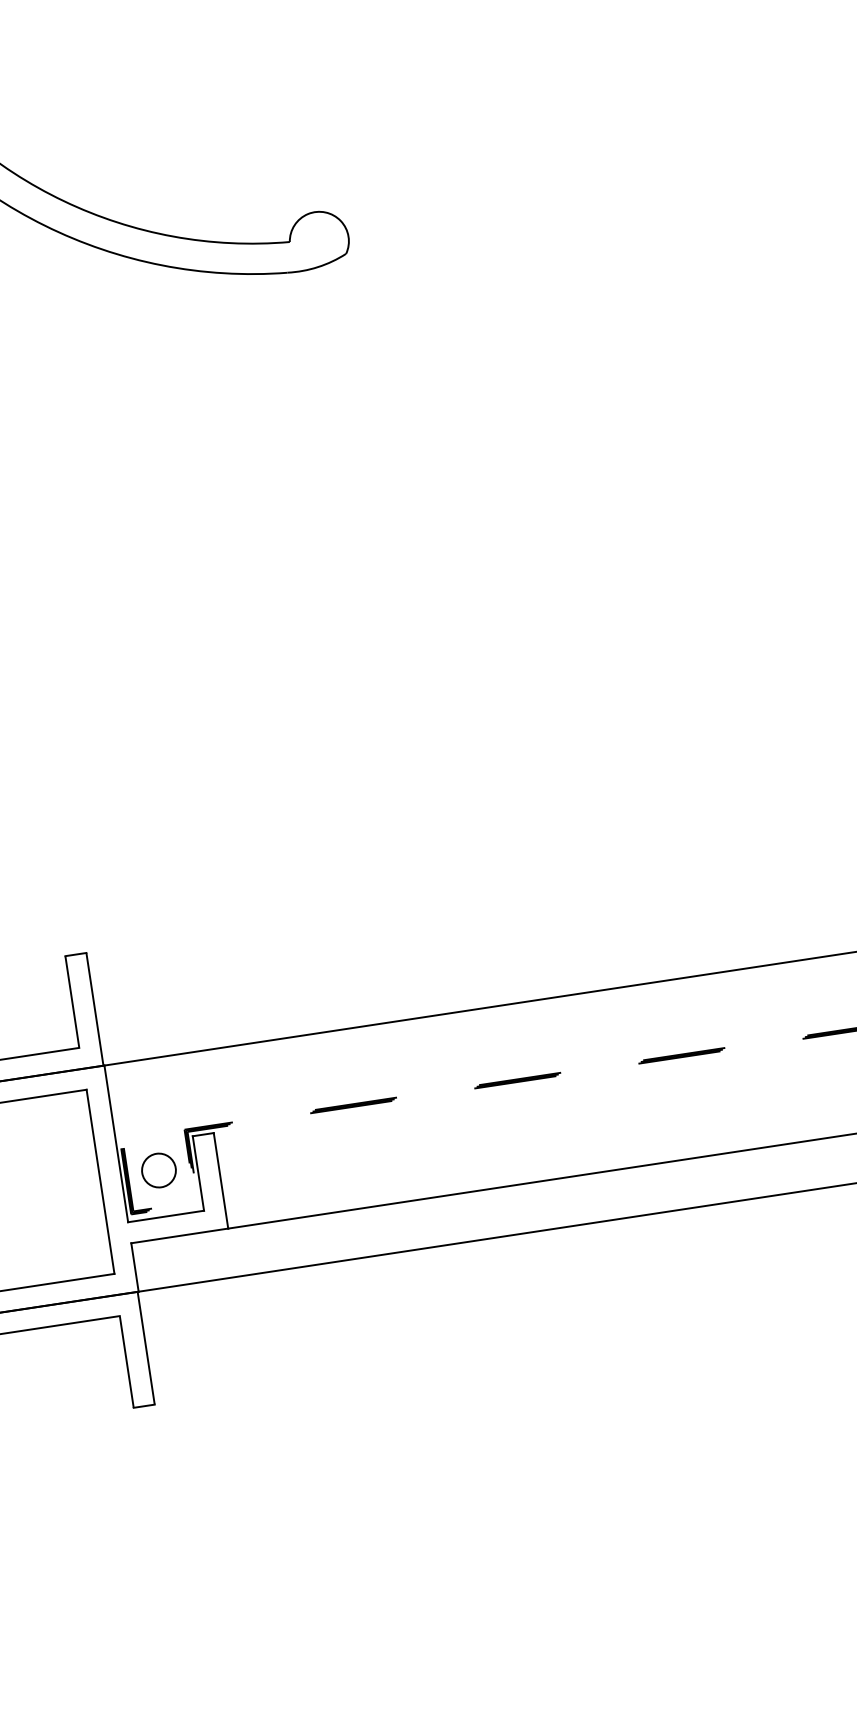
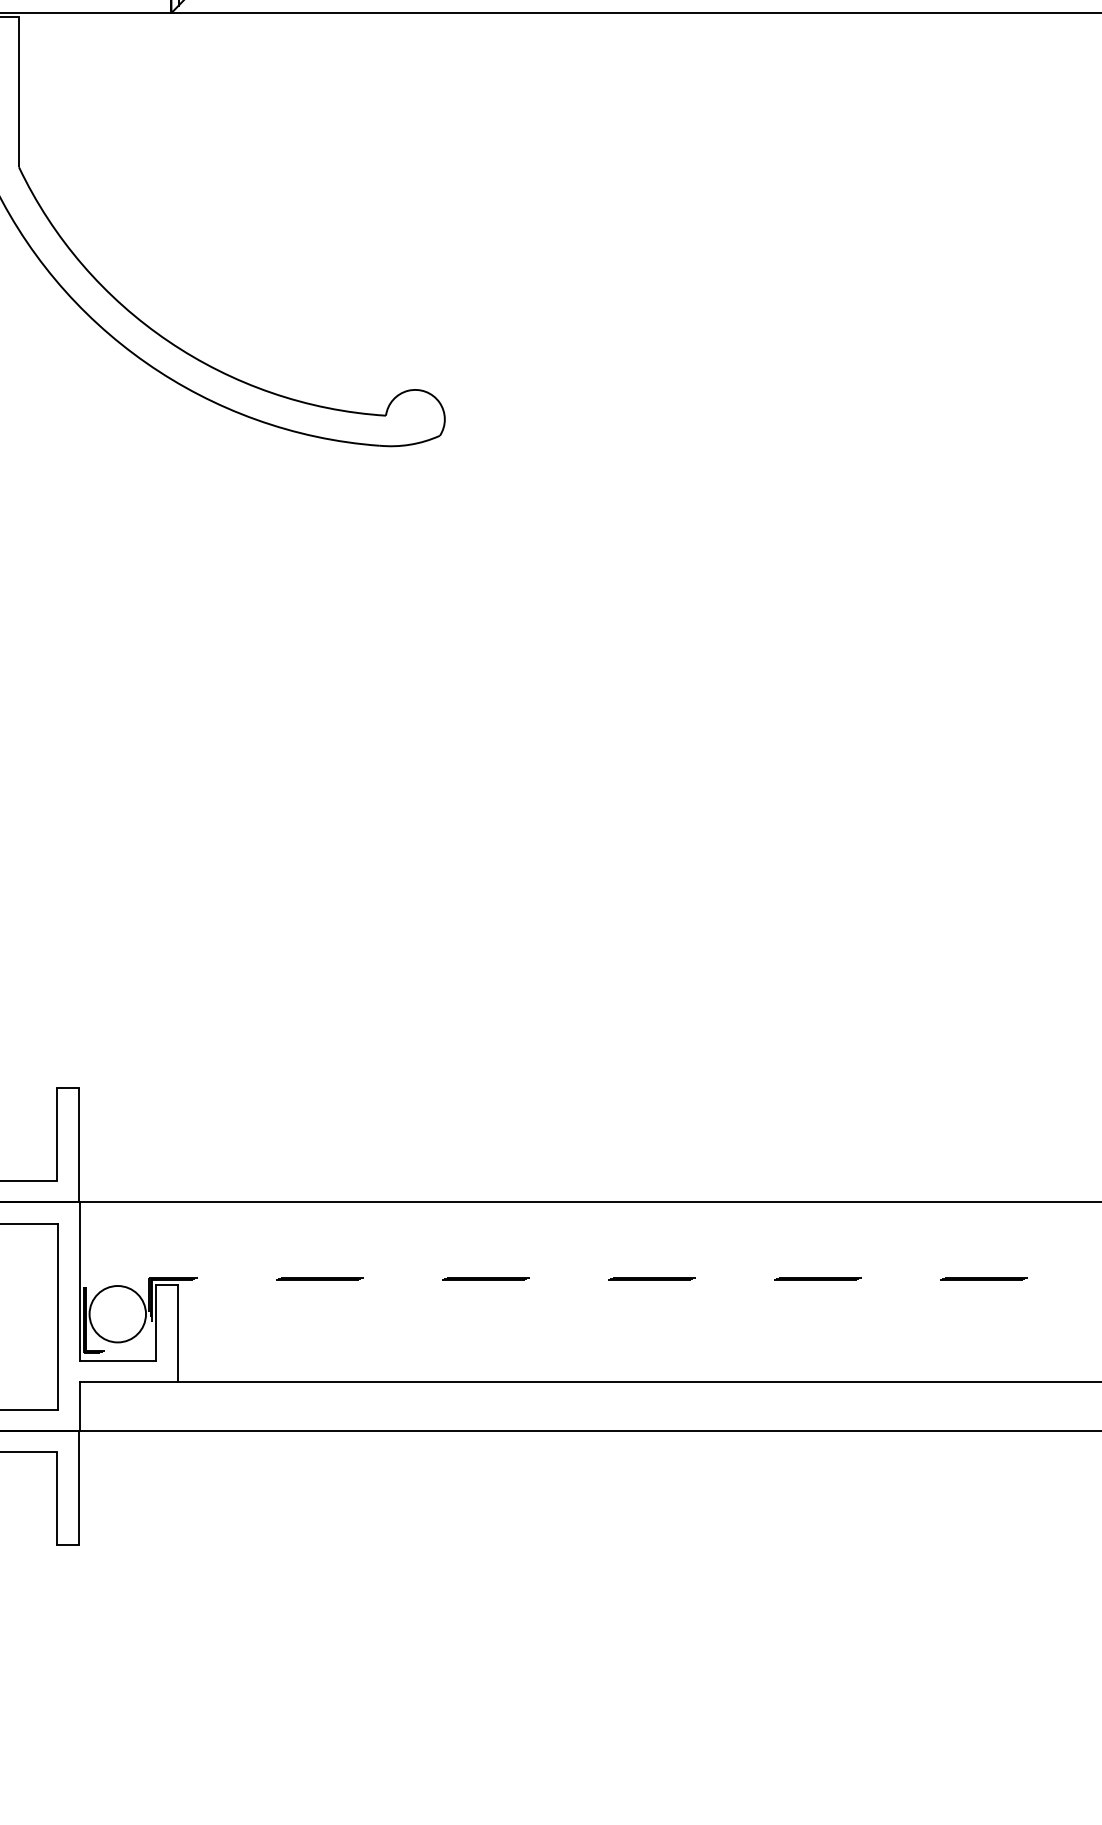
circle: (158, 1170) -> (117, 1314), size x1.67

